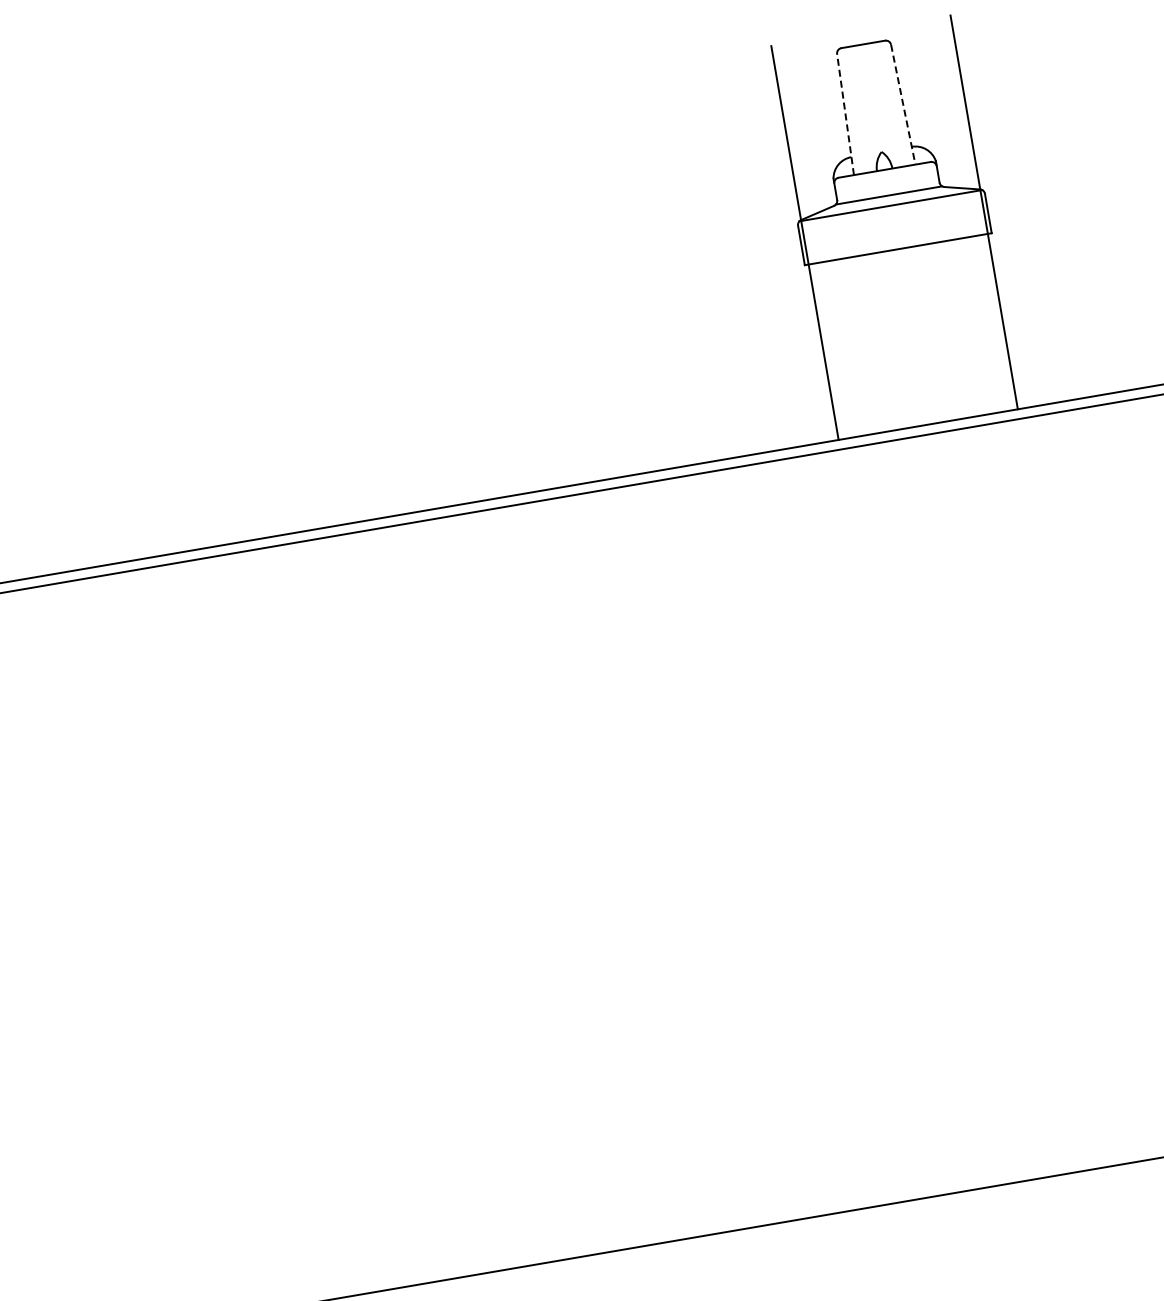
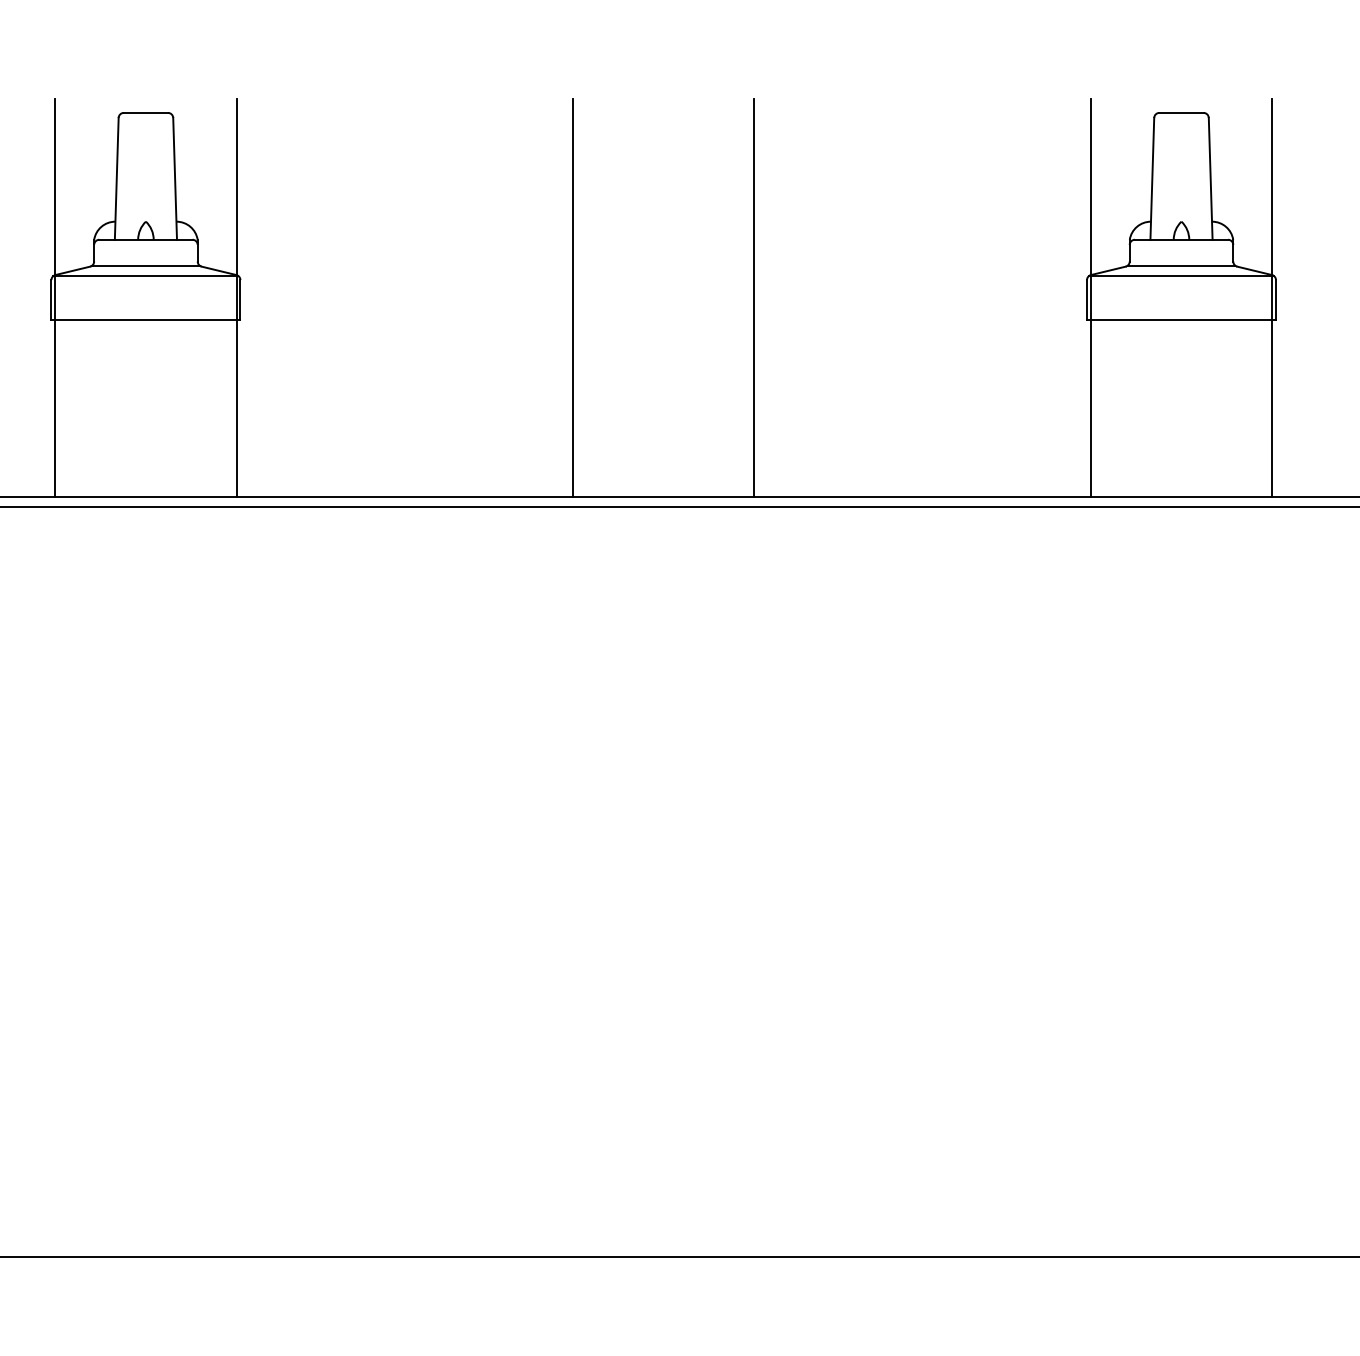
line: (903, 104) -> (1210, 178), dashed -> solid
line: (845, 114) -> (1152, 178), dashed -> solid
line: (472, 300) -> (754, 298), added
line: (293, 330) -> (573, 298), added

